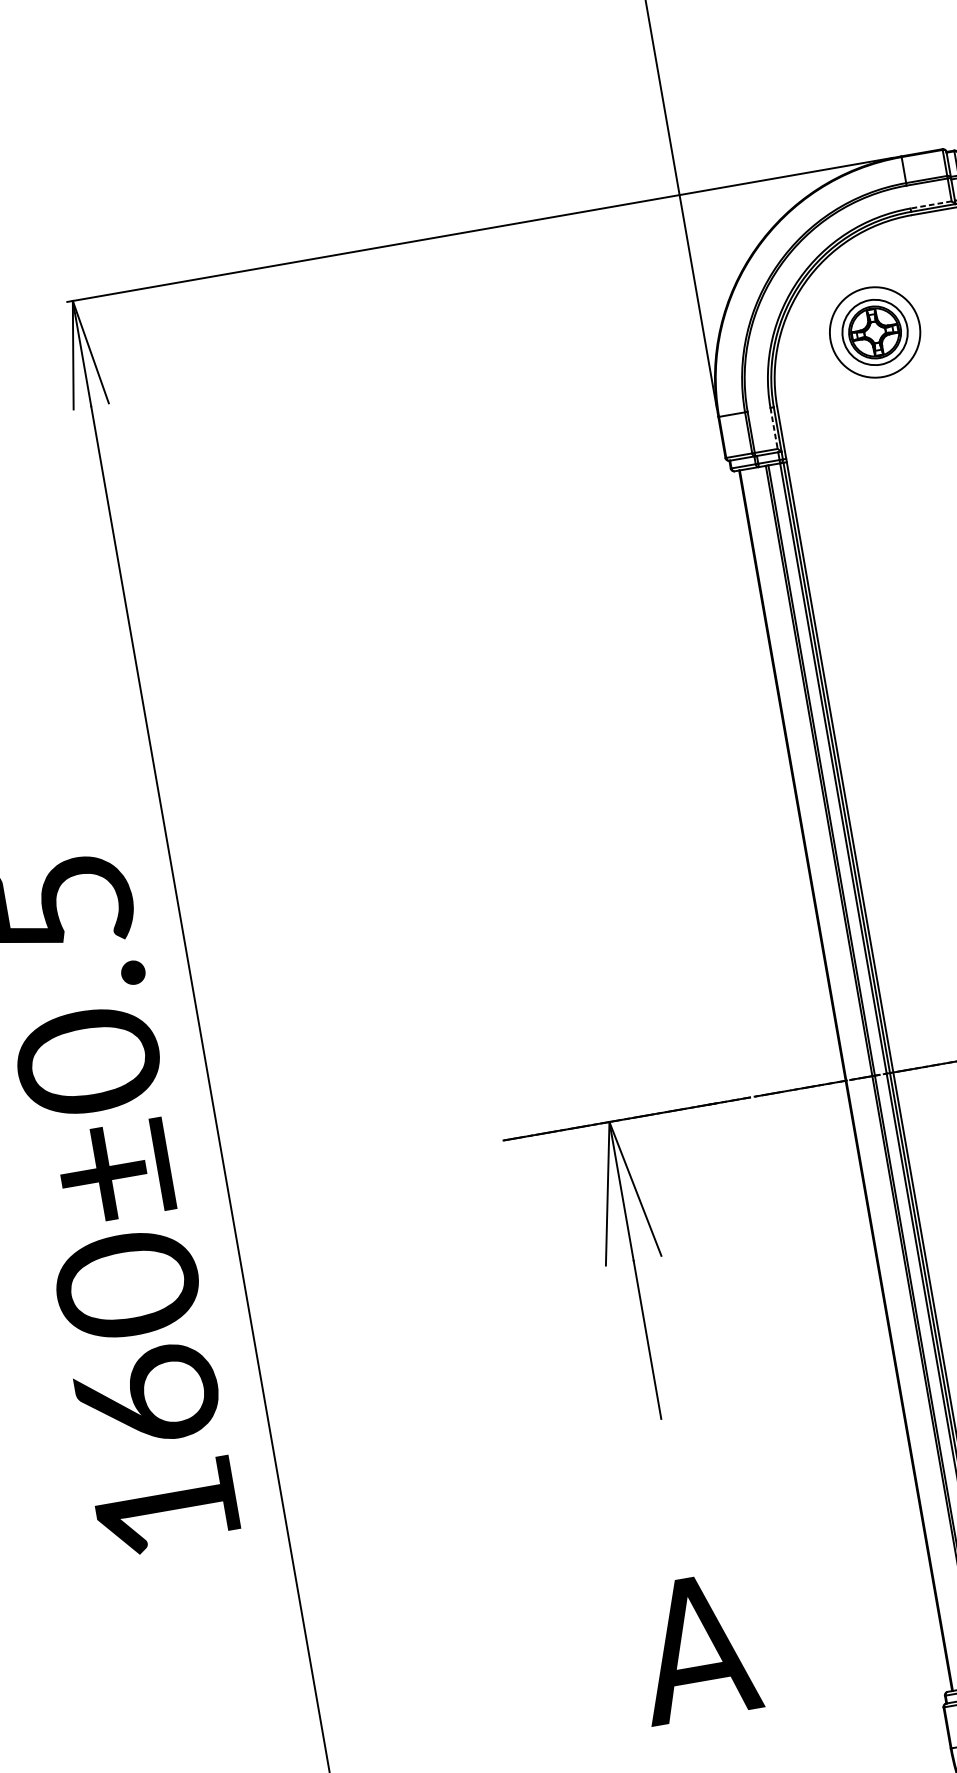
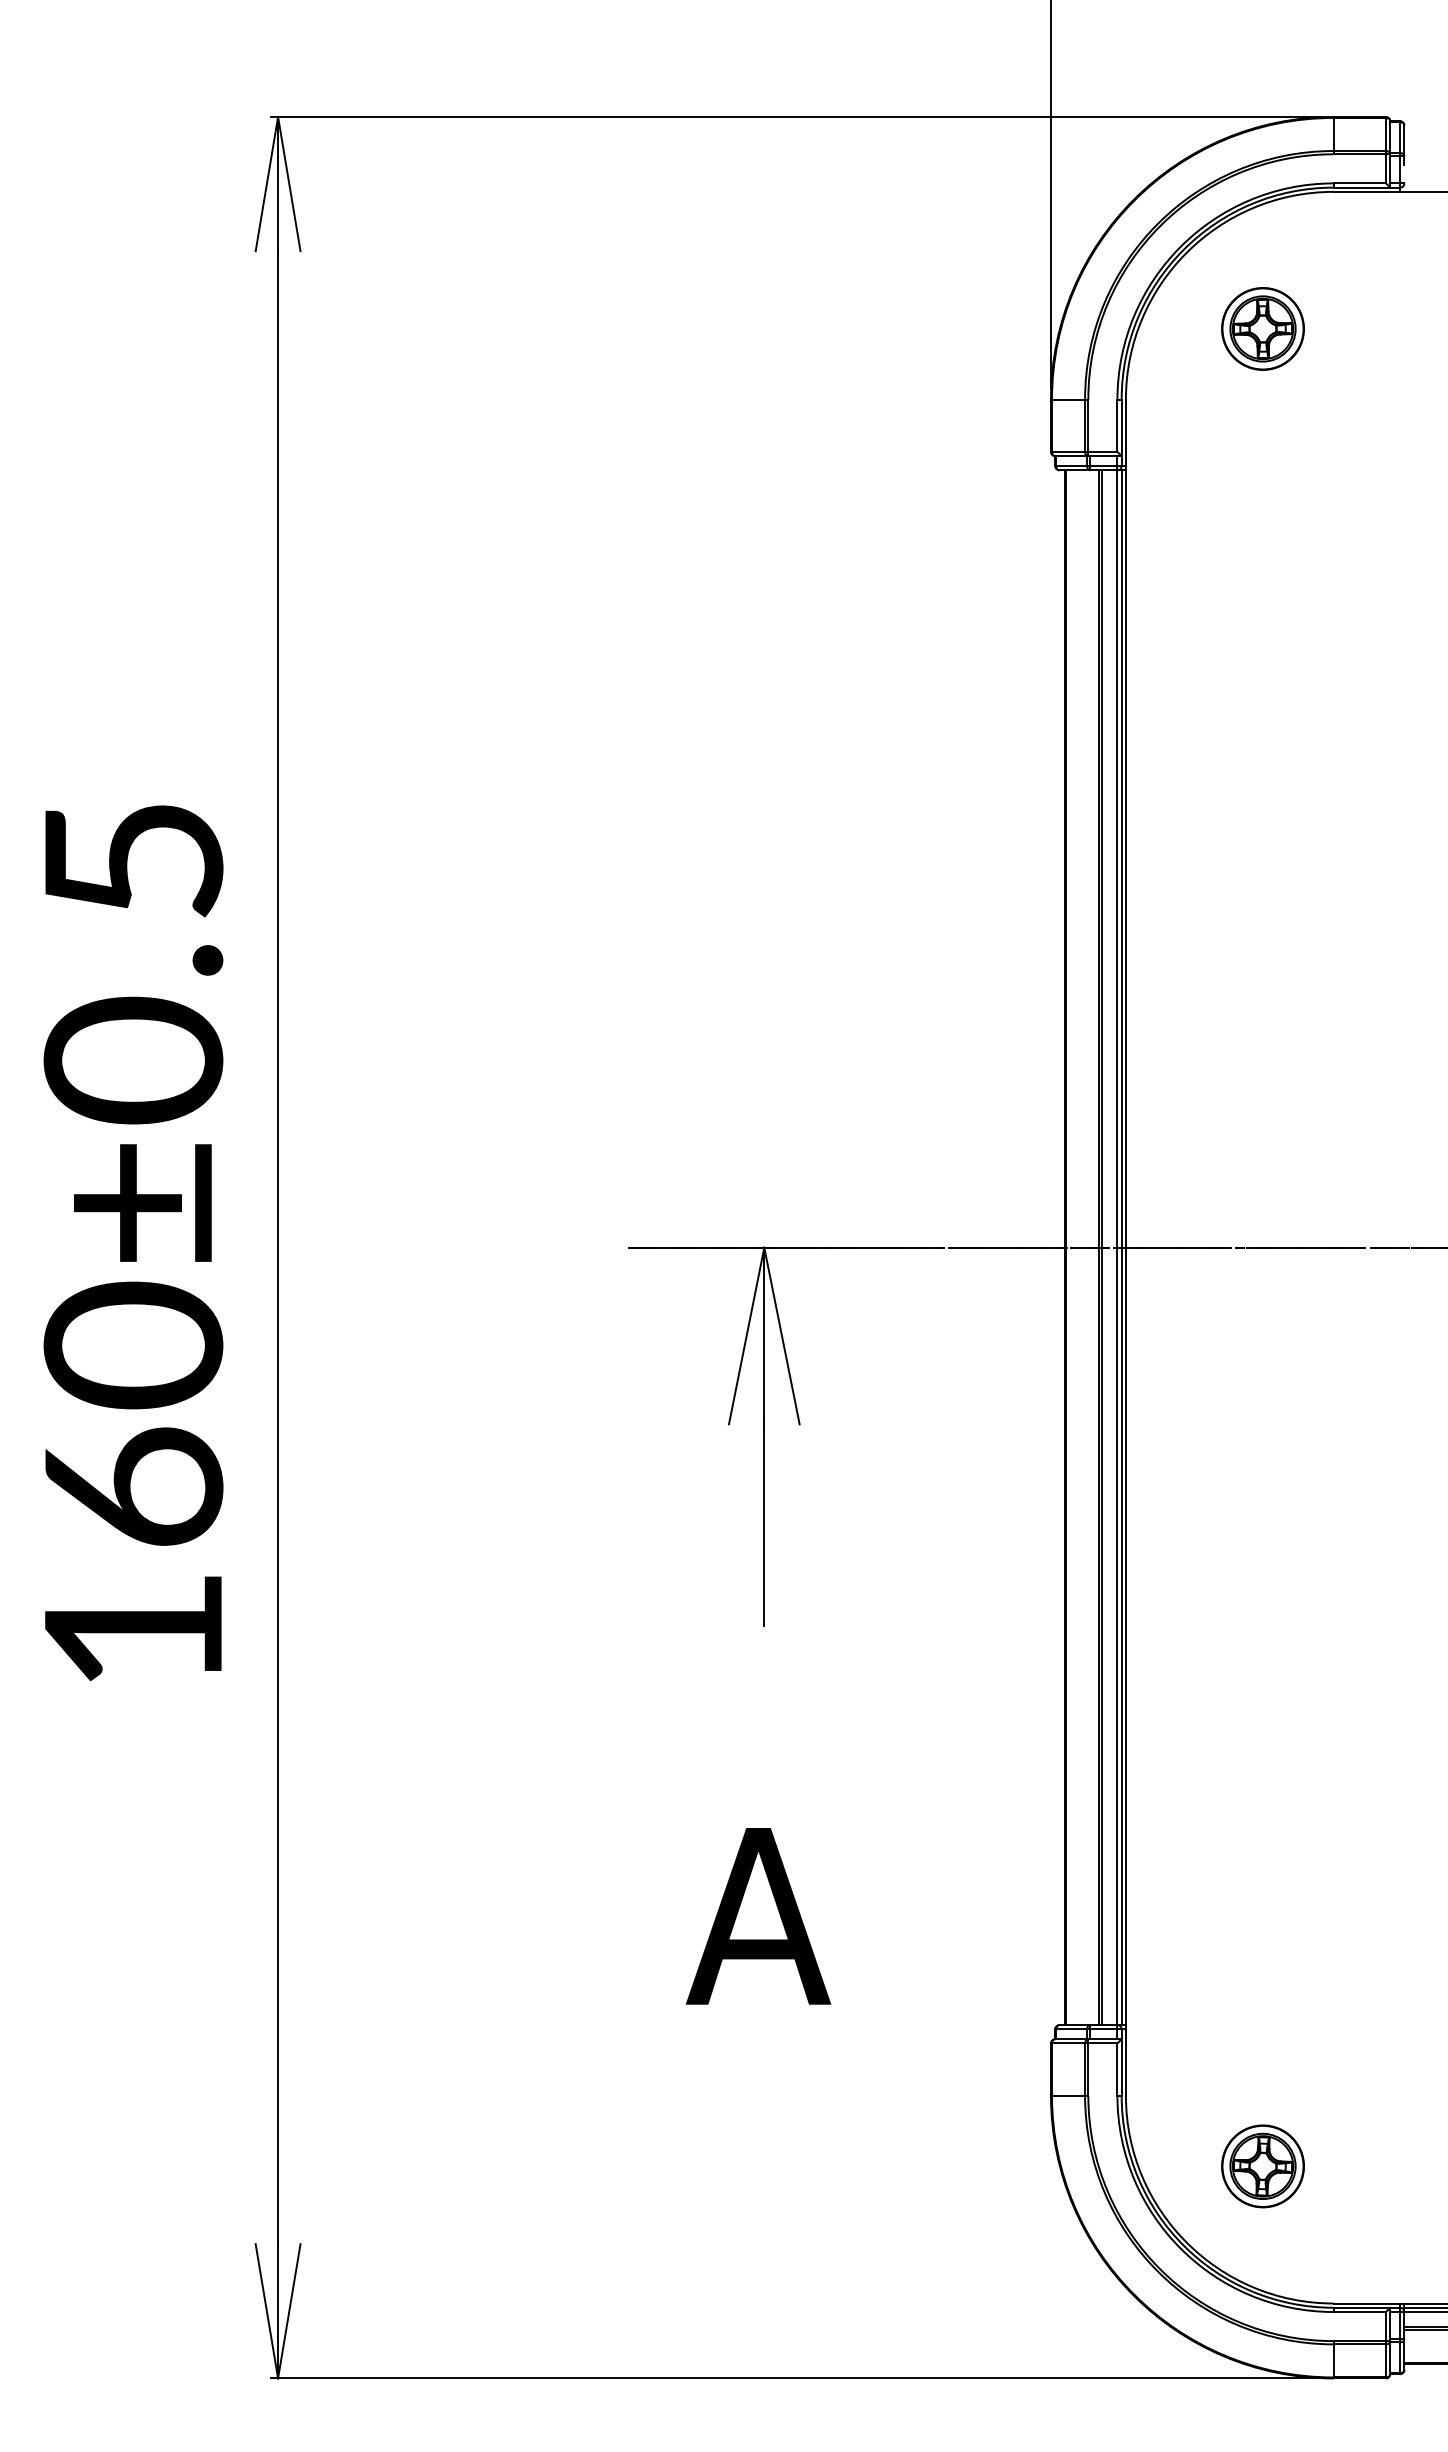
line: (930, 205) -> (1359, 183), dashed -> solid
circle: (874, 332) -> (1262, 328), size x0.71
line: (774, 428) -> (1117, 426), dashed -> solid

